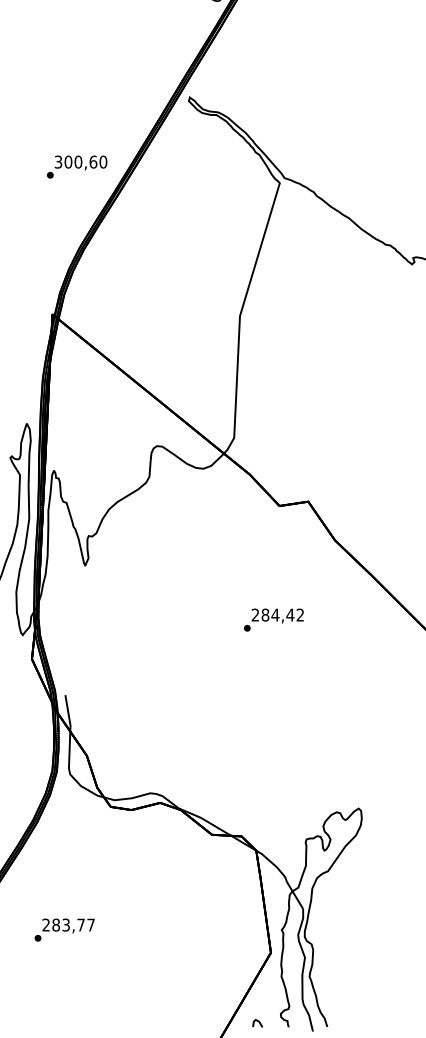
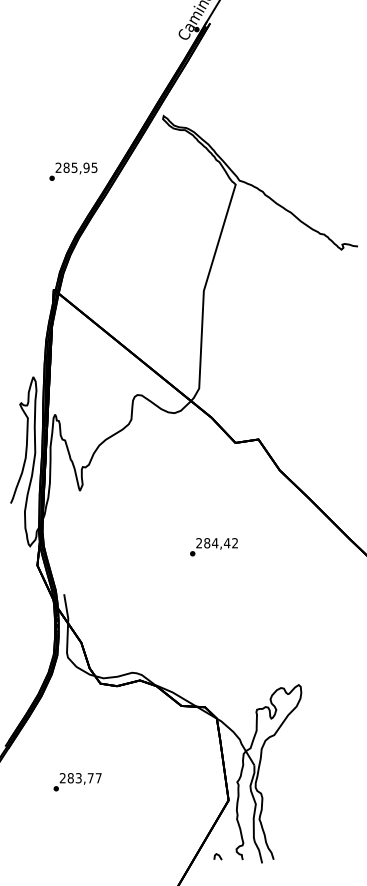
text: (80, 161) -> (76, 167), 300,60 -> 285,95
text: (273, 620) -> (213, 547), moved
text: (64, 930) -> (77, 782), moved

